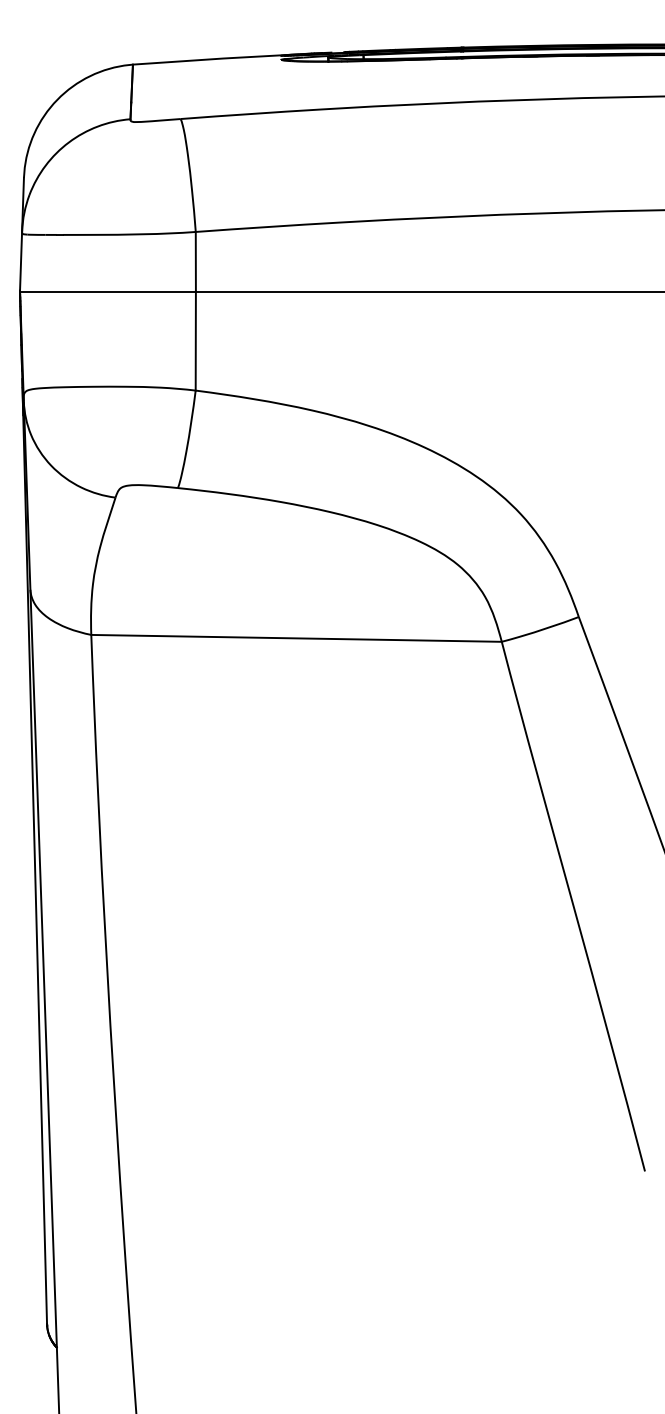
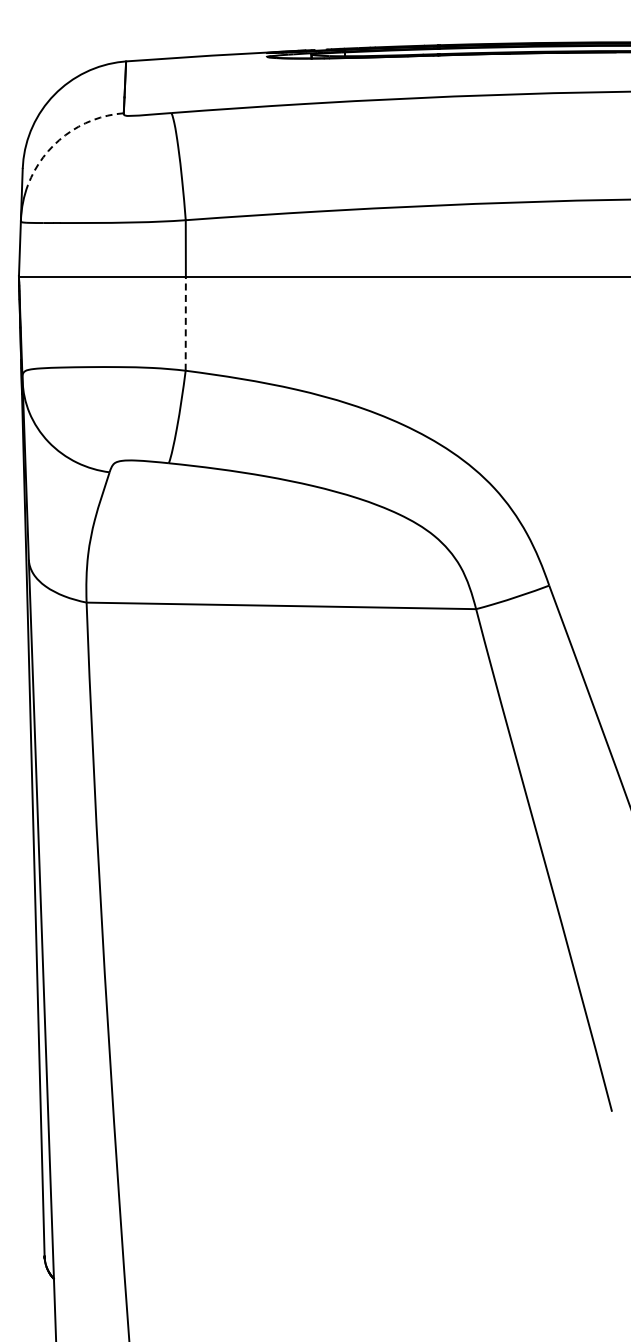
arc: (69, 142) -> (65, 135), solid -> dashed
line: (195, 340) -> (185, 323), solid -> dashed

